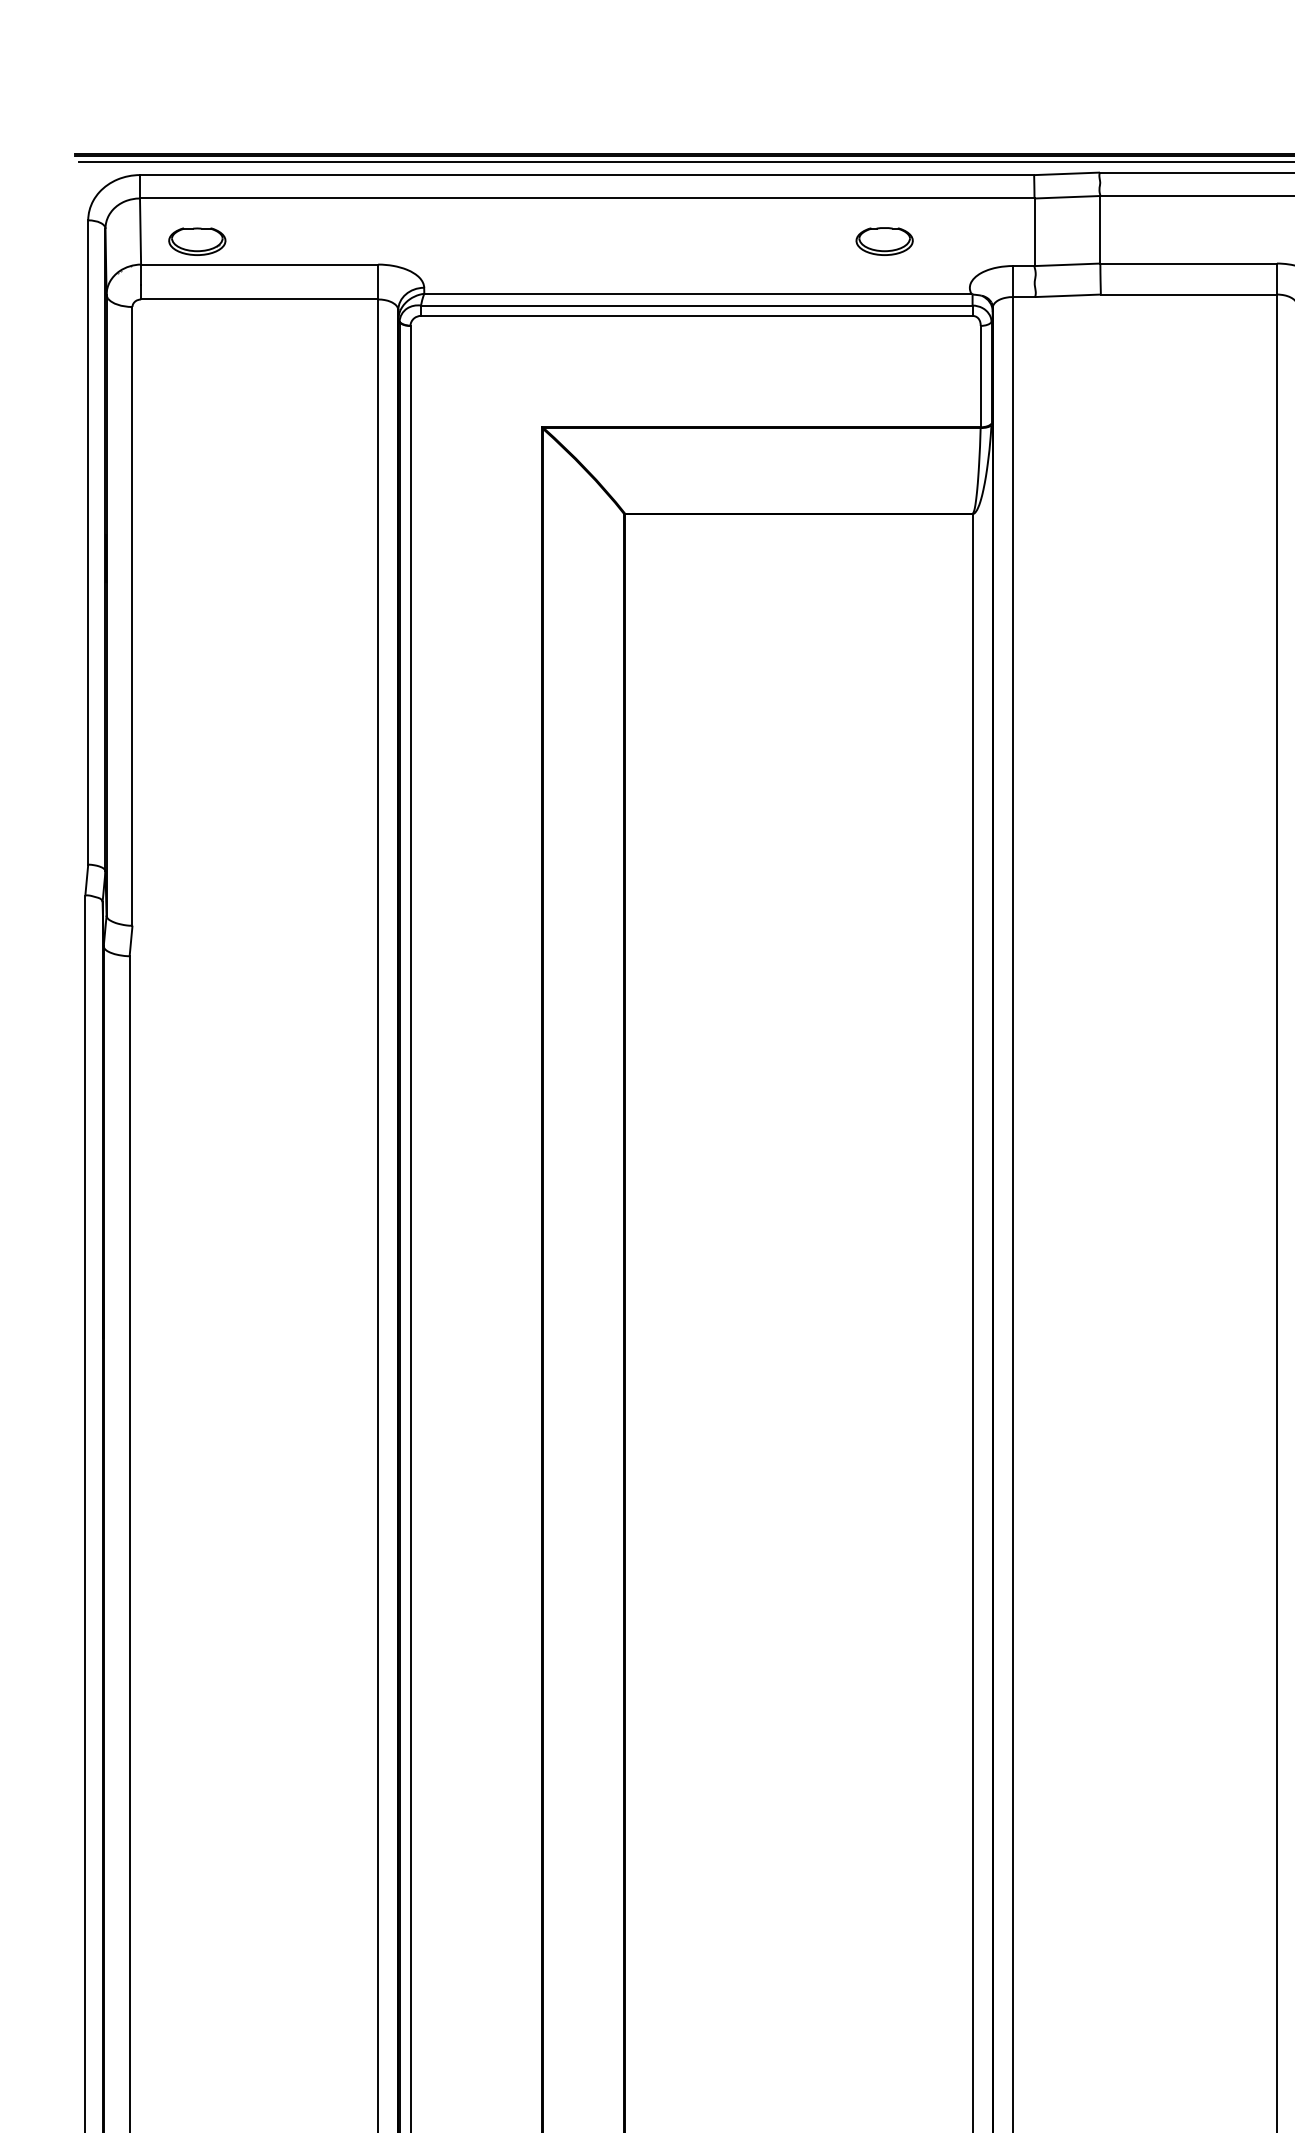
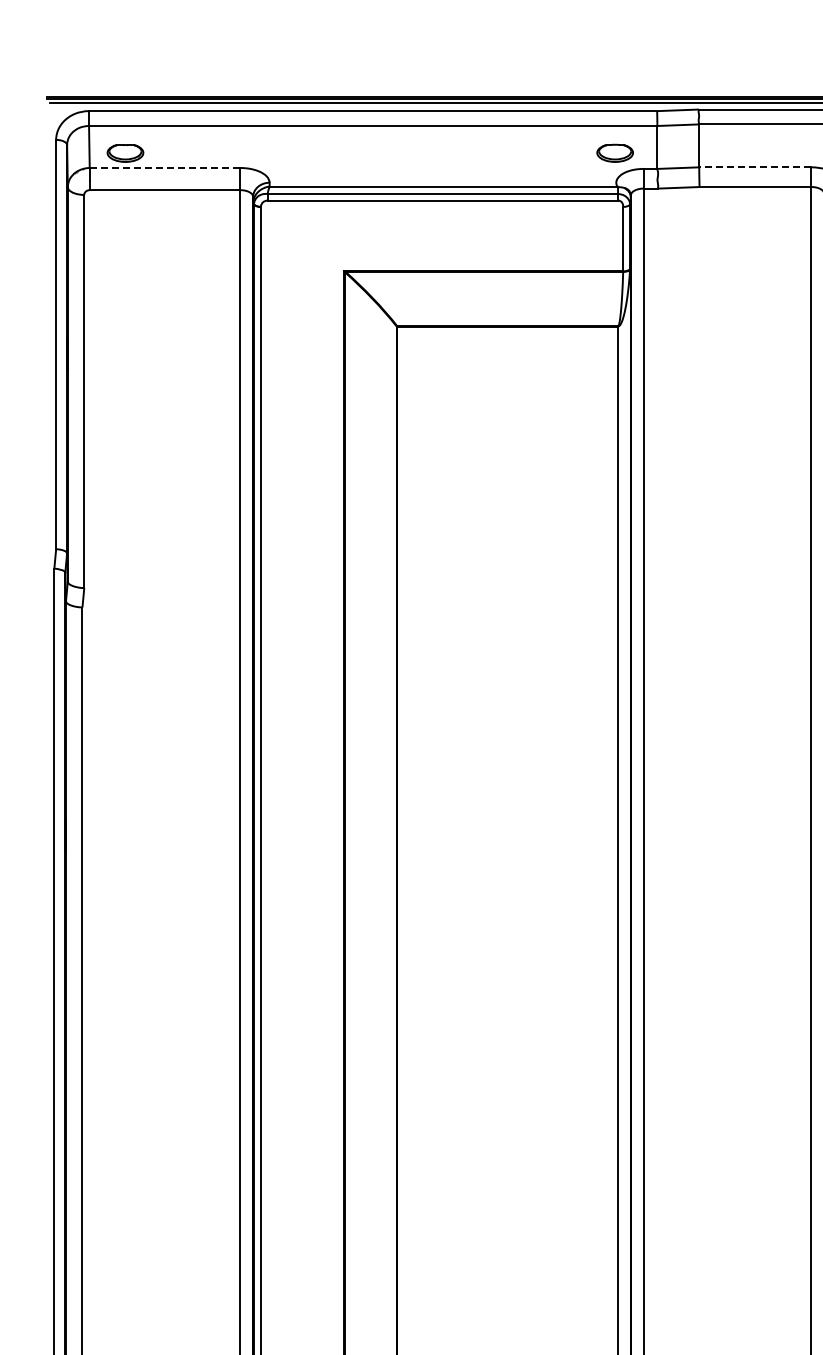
part: (883, 240) -> (614, 152), moved
line: (258, 263) -> (164, 167), solid -> dashed
line: (1187, 263) -> (754, 167), solid -> dashed

